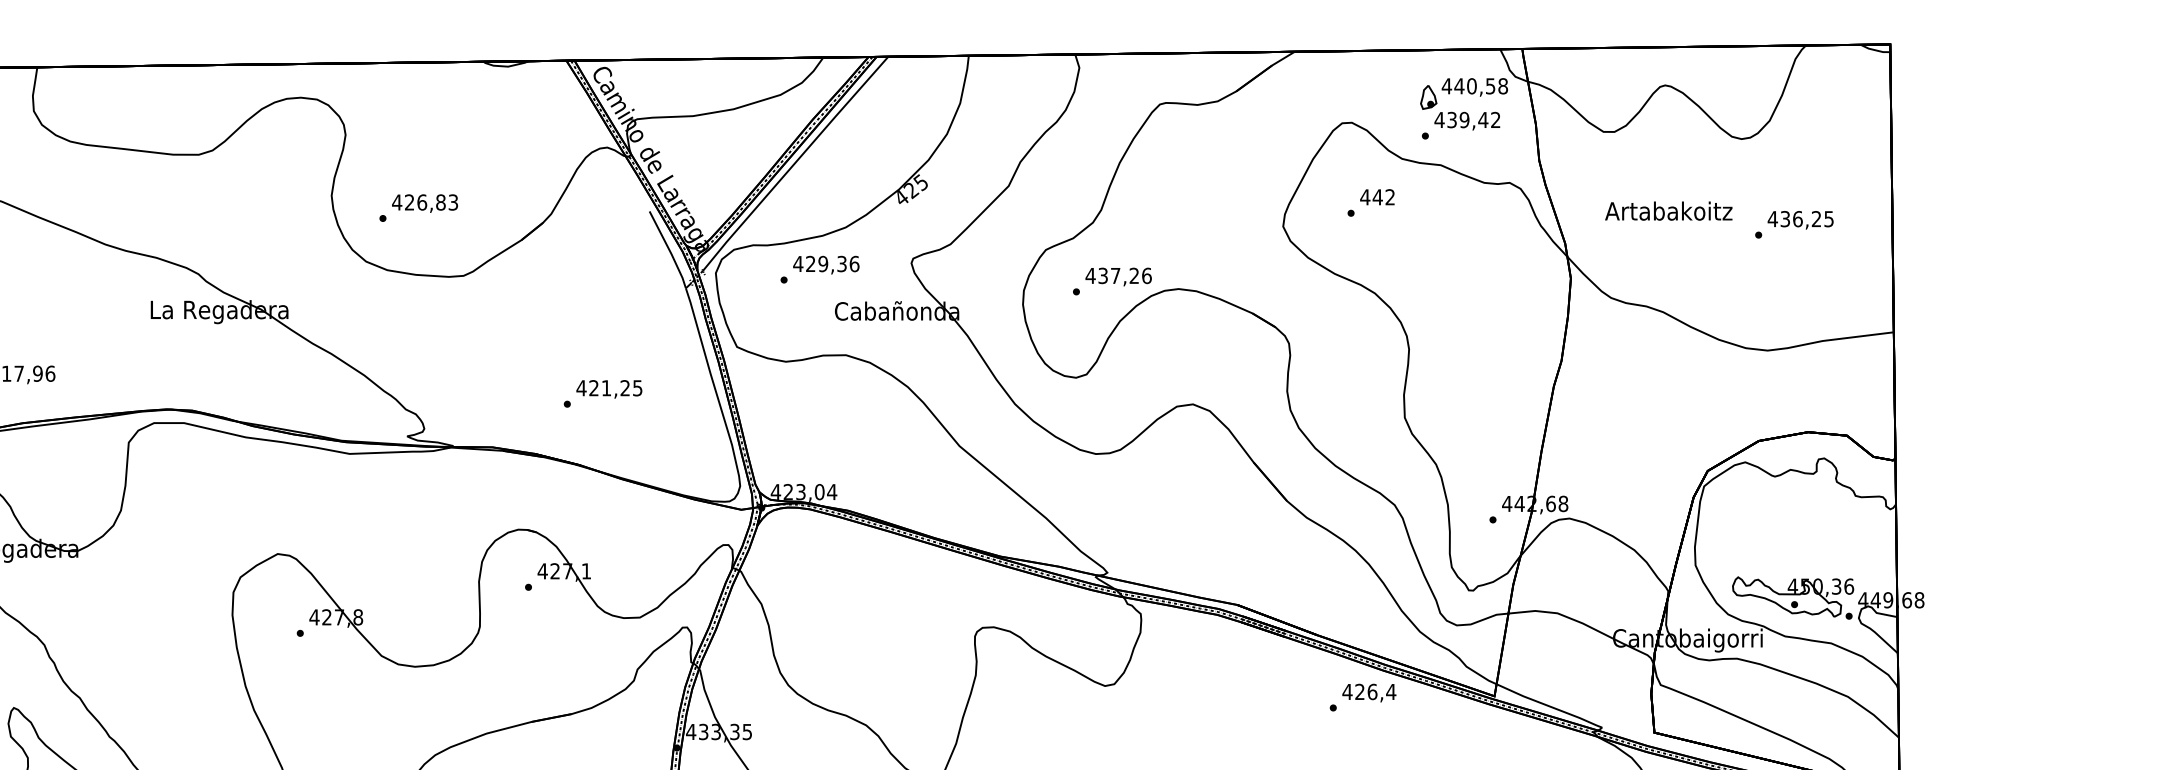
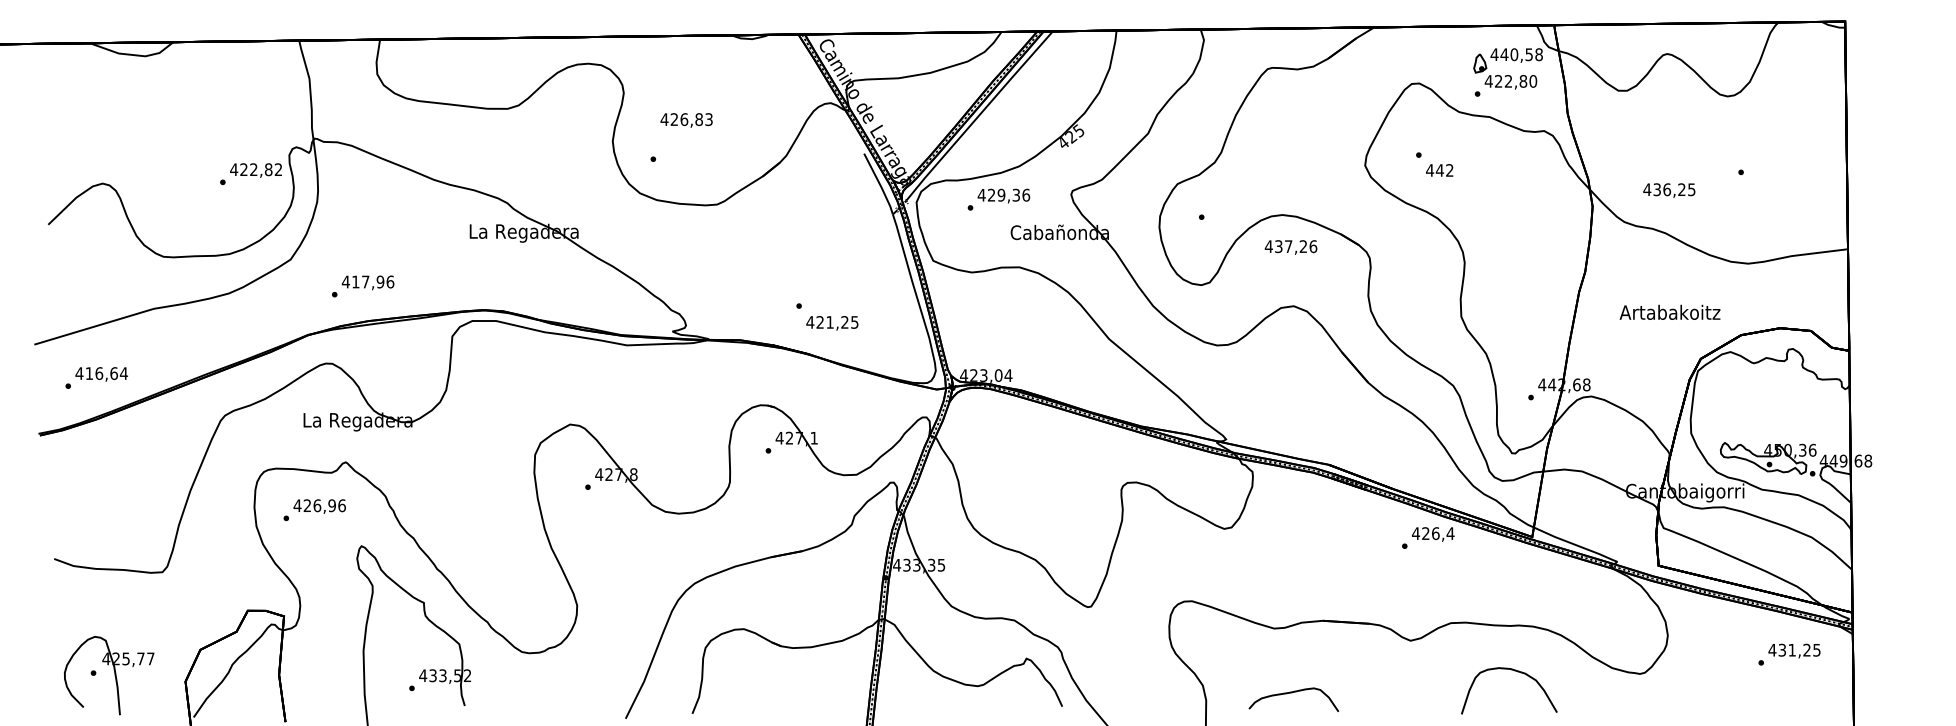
text: (1474, 120) -> (1516, 81), 439,42 -> 422,80
text: (1377, 197) -> (1439, 170), moved
text: (424, 203) -> (686, 120), moved
text: (1668, 209) -> (1669, 311), moved
text: (1800, 220) -> (1669, 190), moved
text: (1117, 277) -> (1290, 247), moved
text: (609, 389) -> (832, 323), moved

